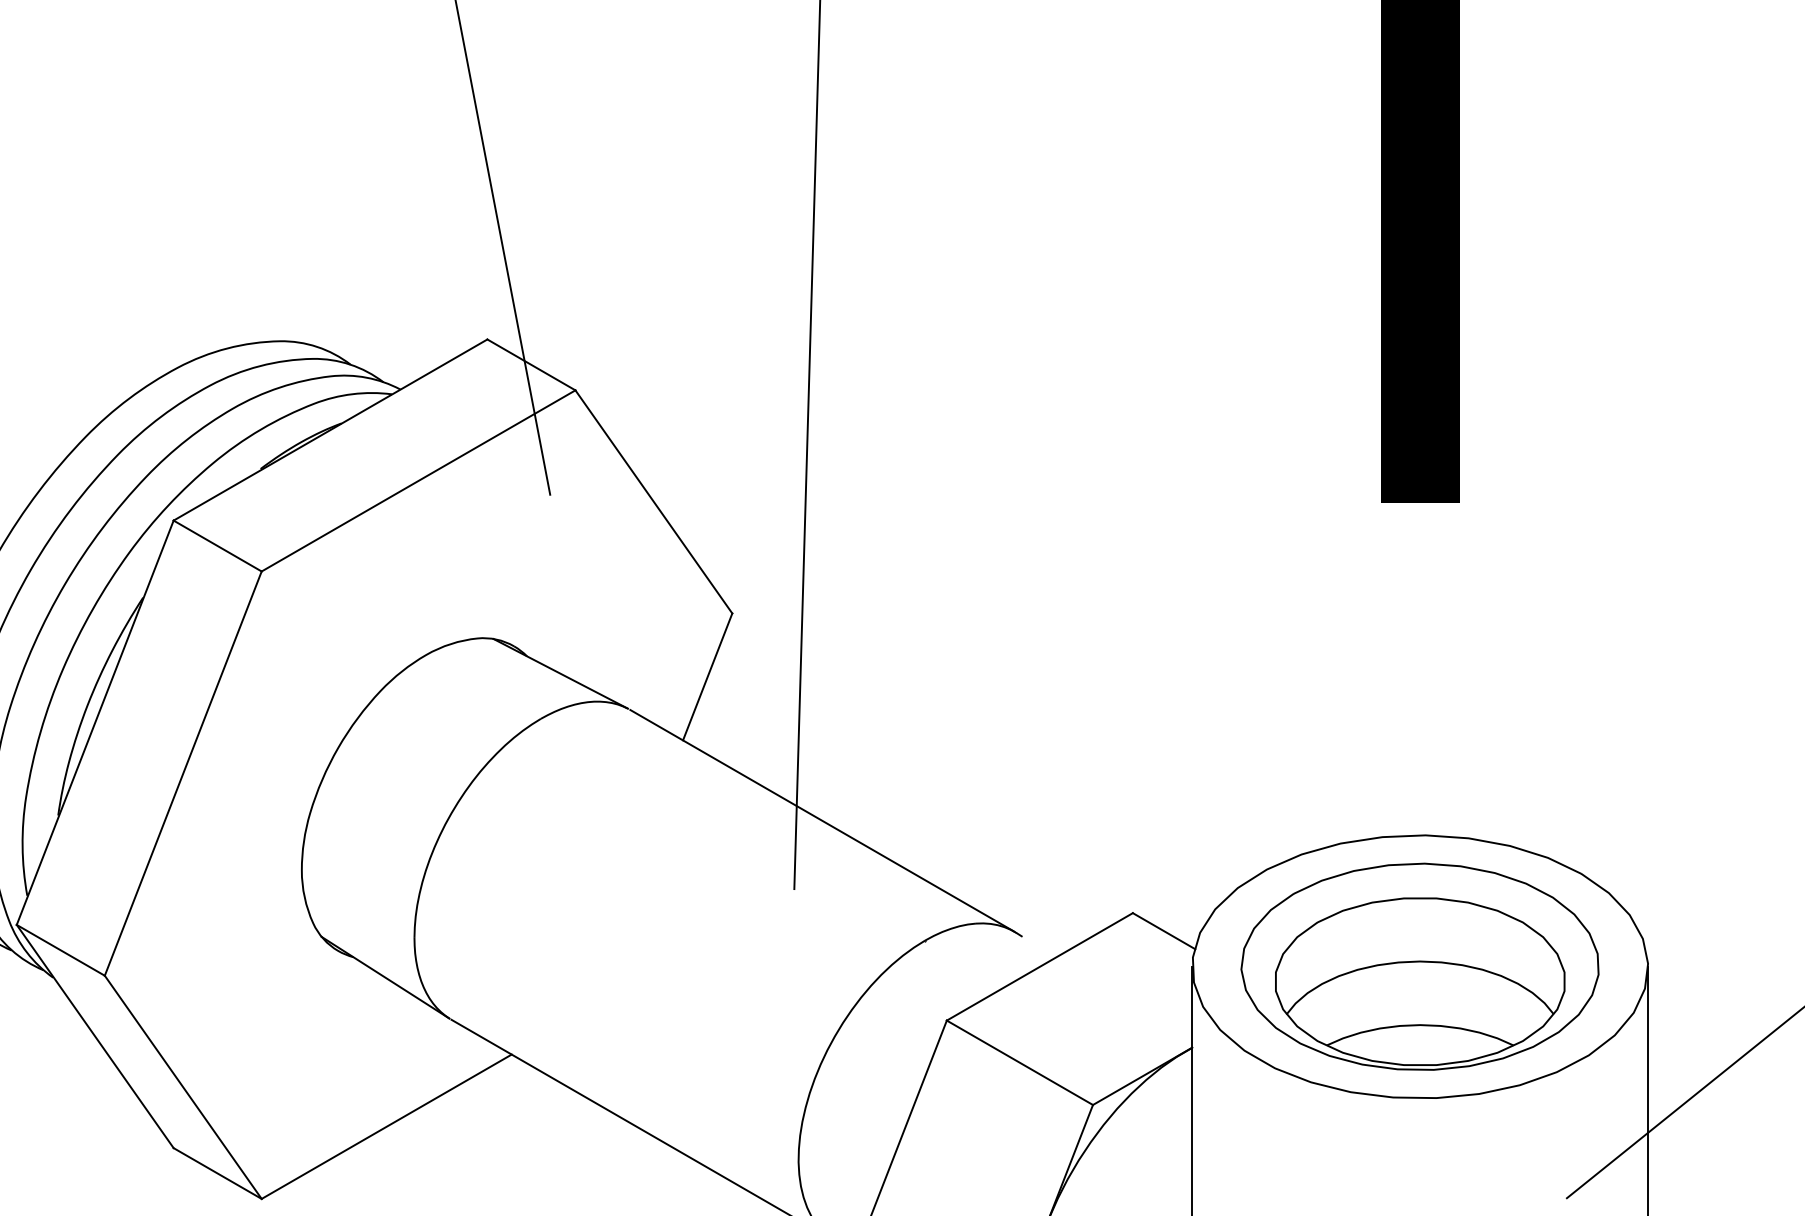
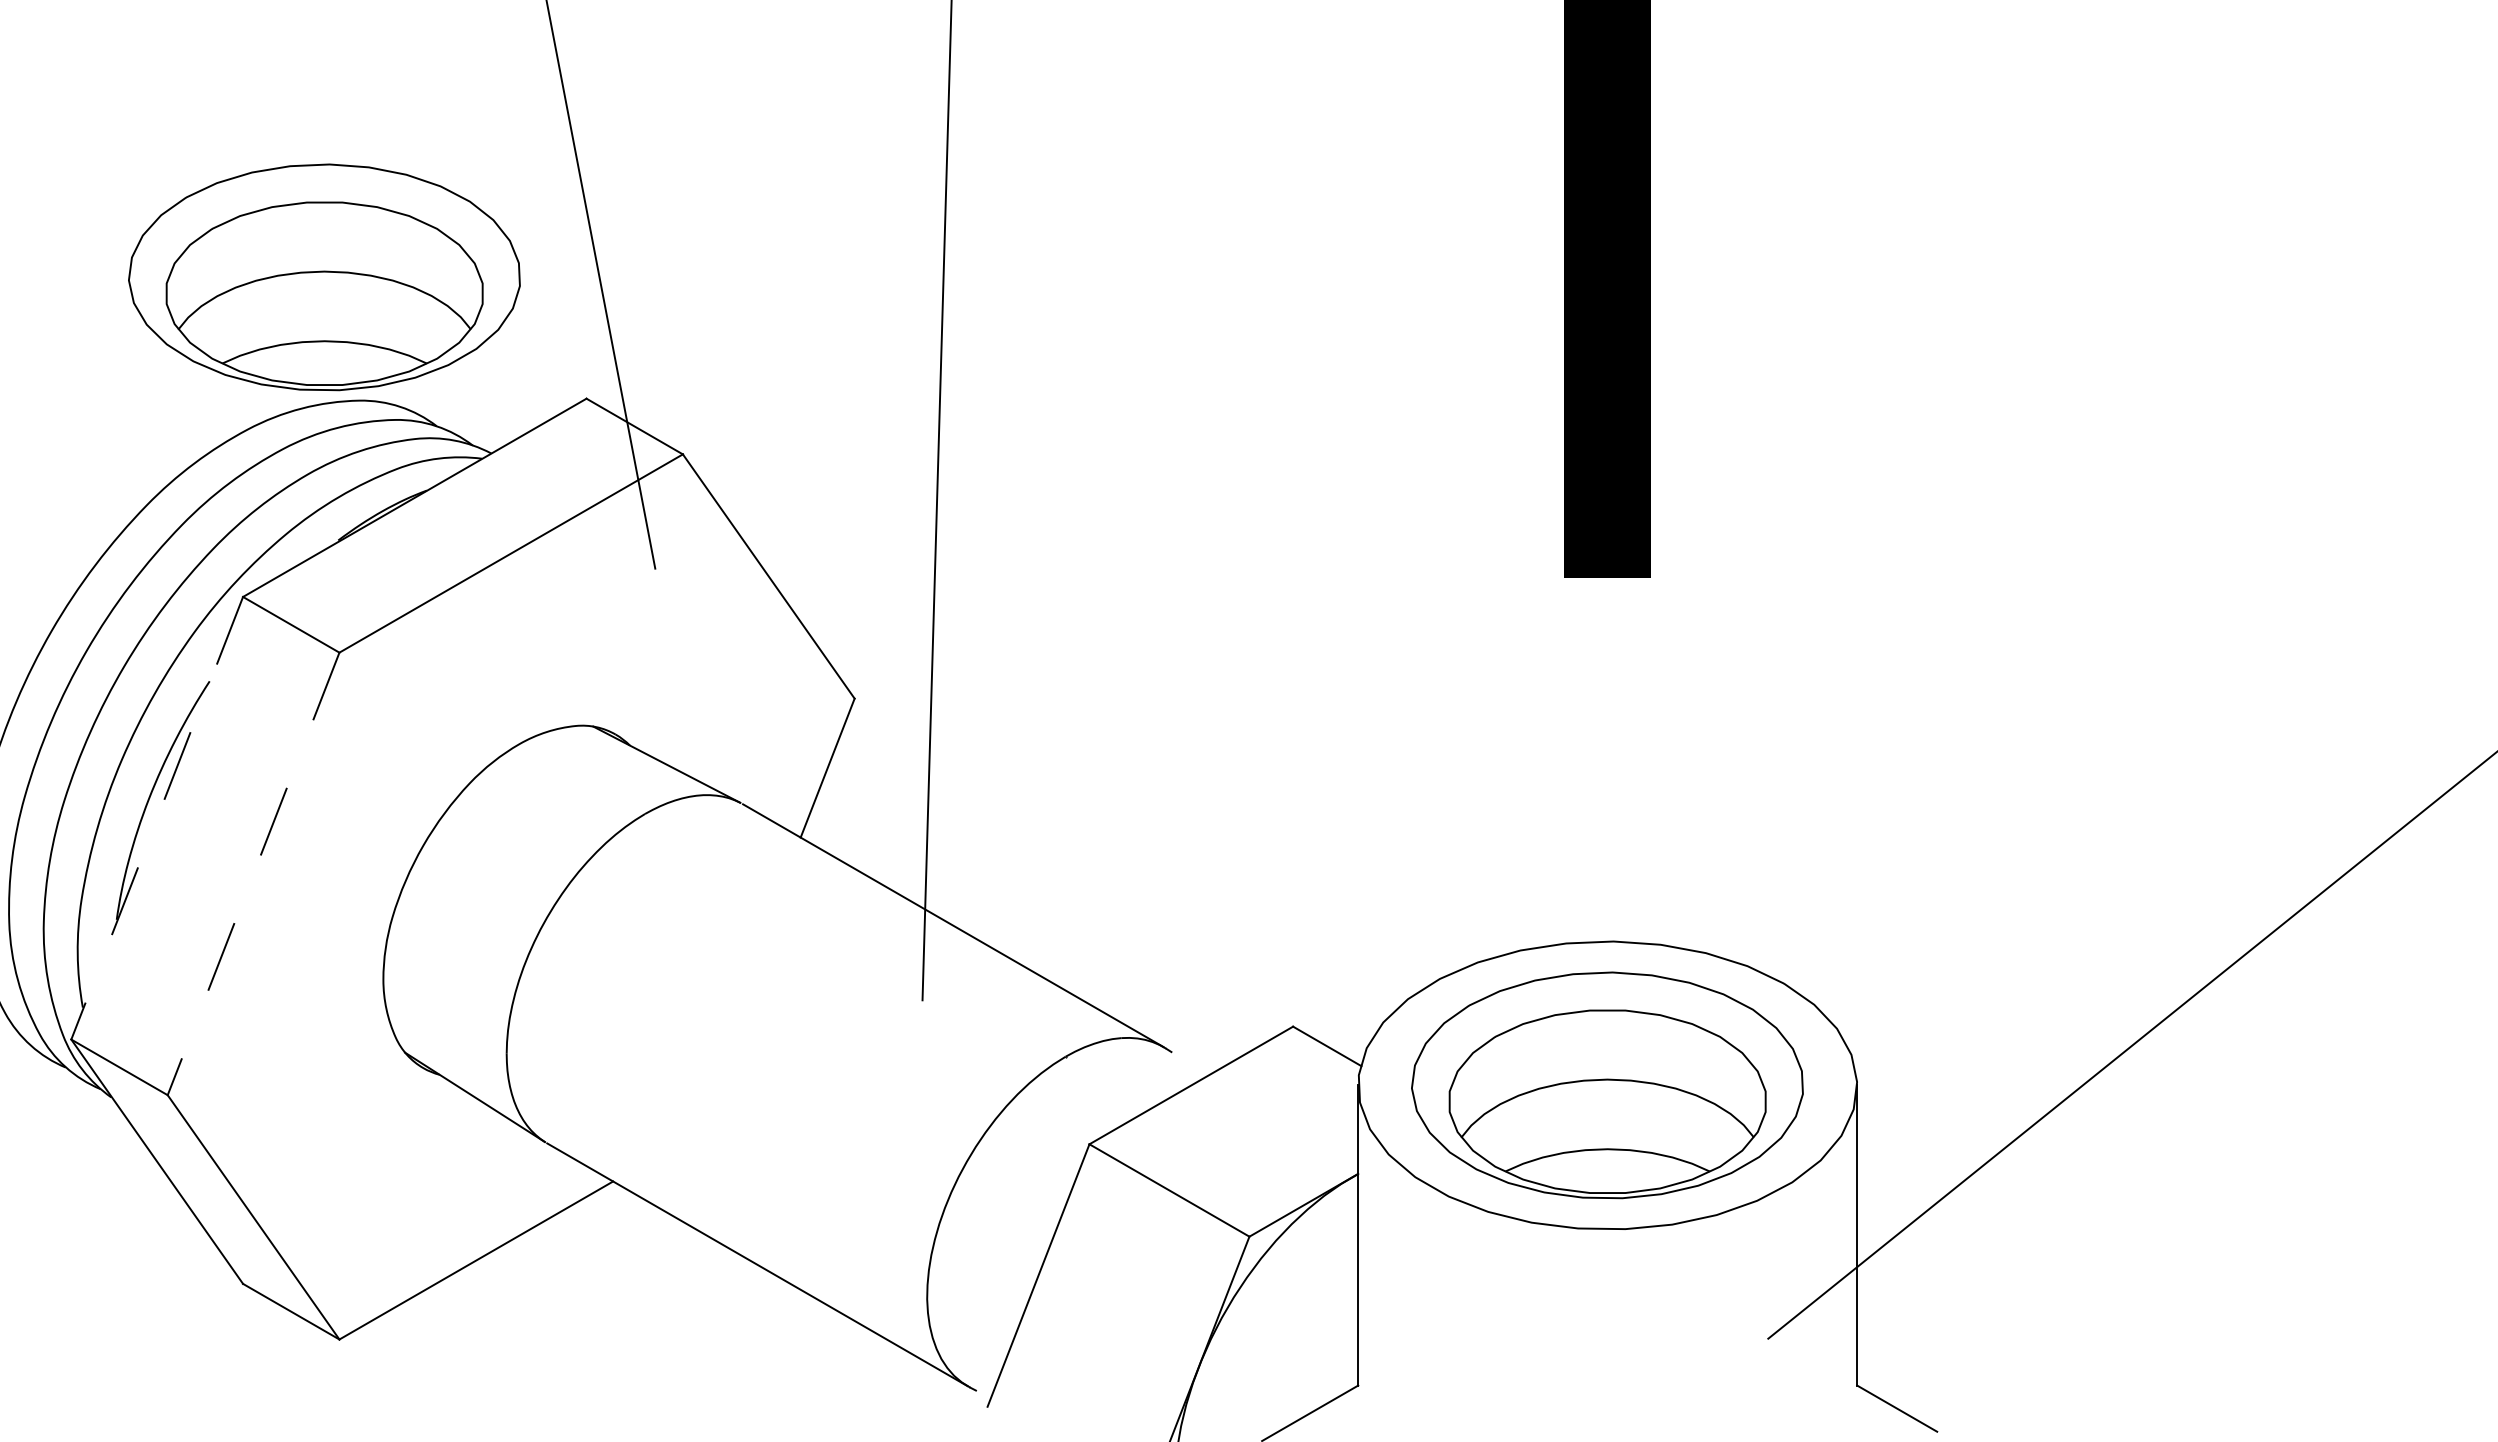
part: (248, 228) -> (324, 277), added
line: (95, 722) -> (157, 818), solid -> dashed
line: (183, 774) -> (253, 874), solid -> dashed

